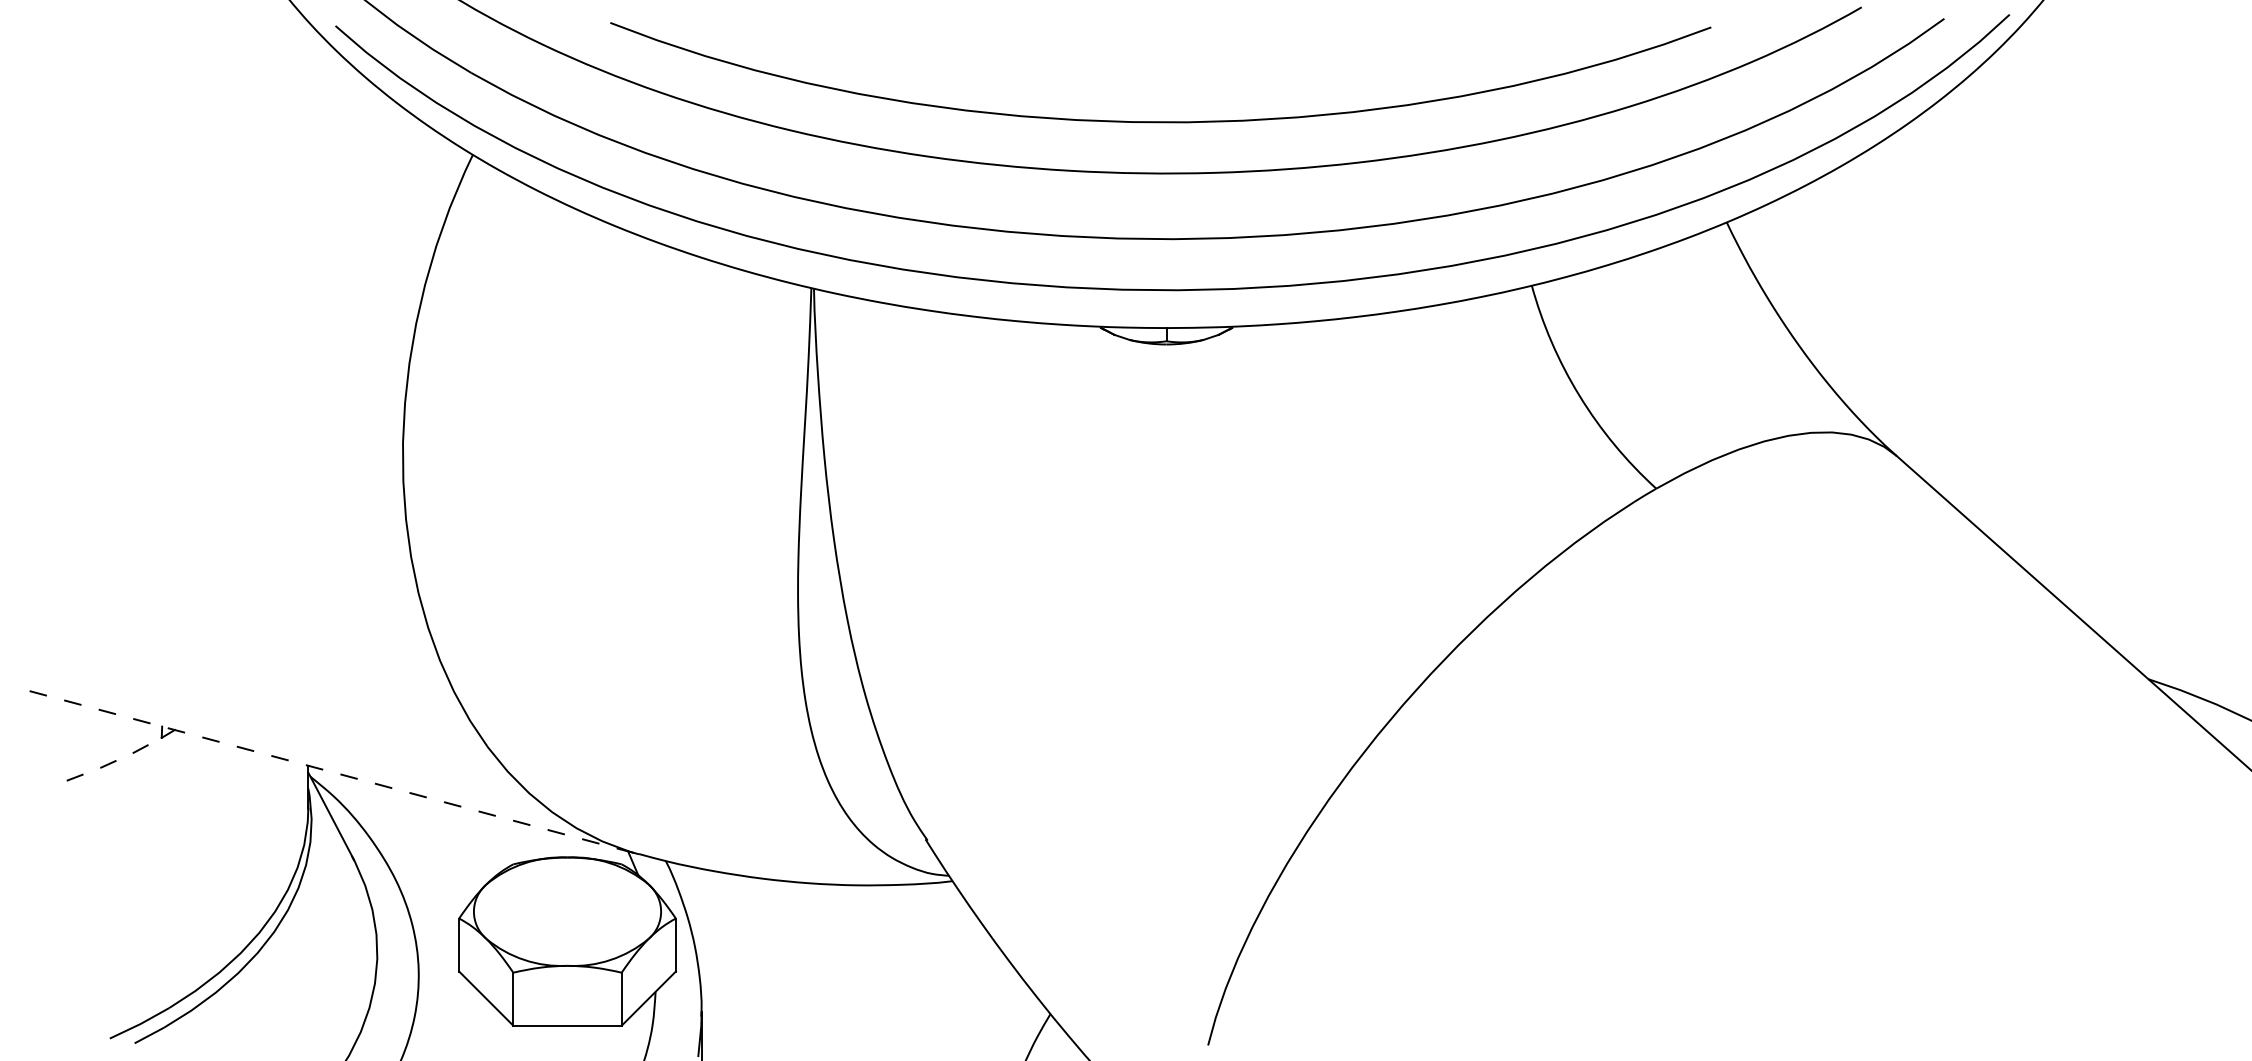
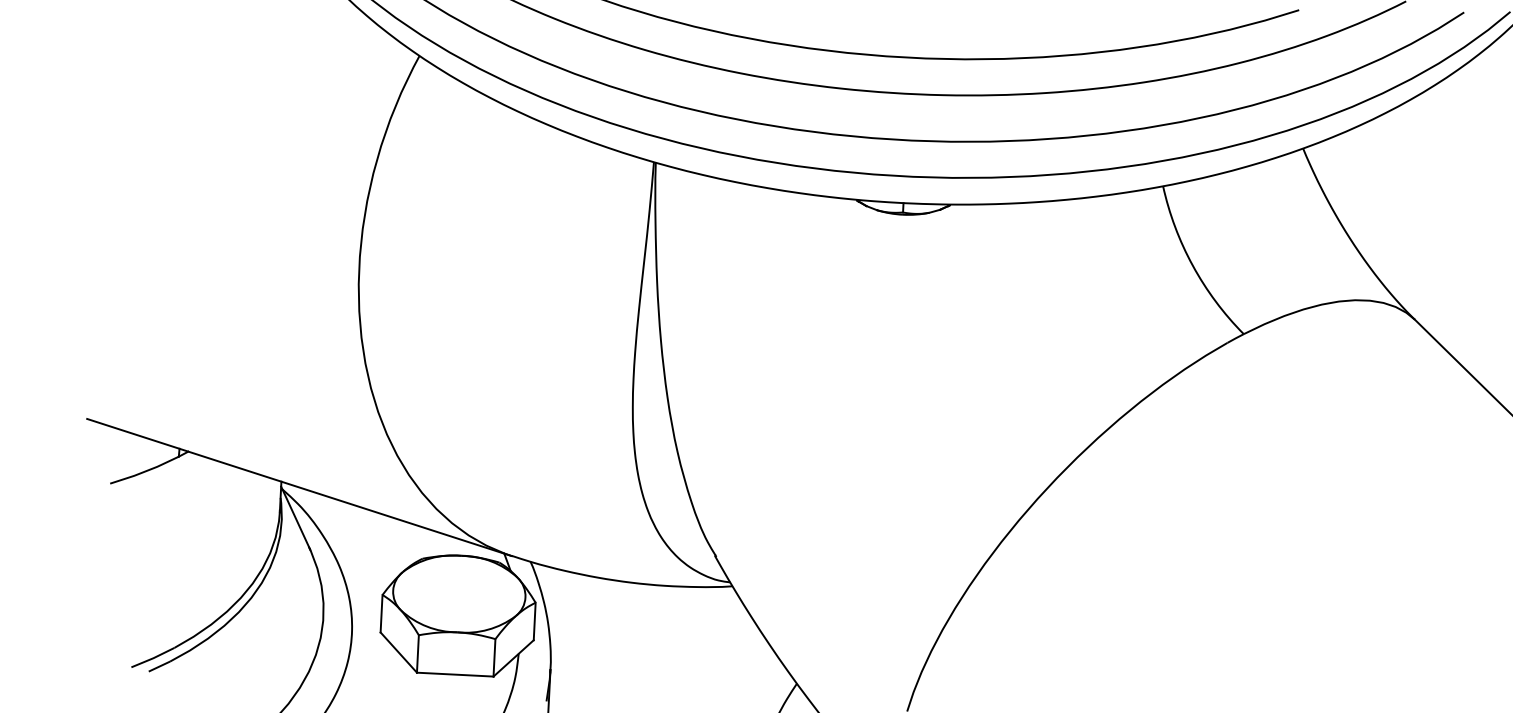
line: (115, 761) -> (145, 471), dashed -> solid
line: (334, 772) -> (299, 487), dashed -> solid

